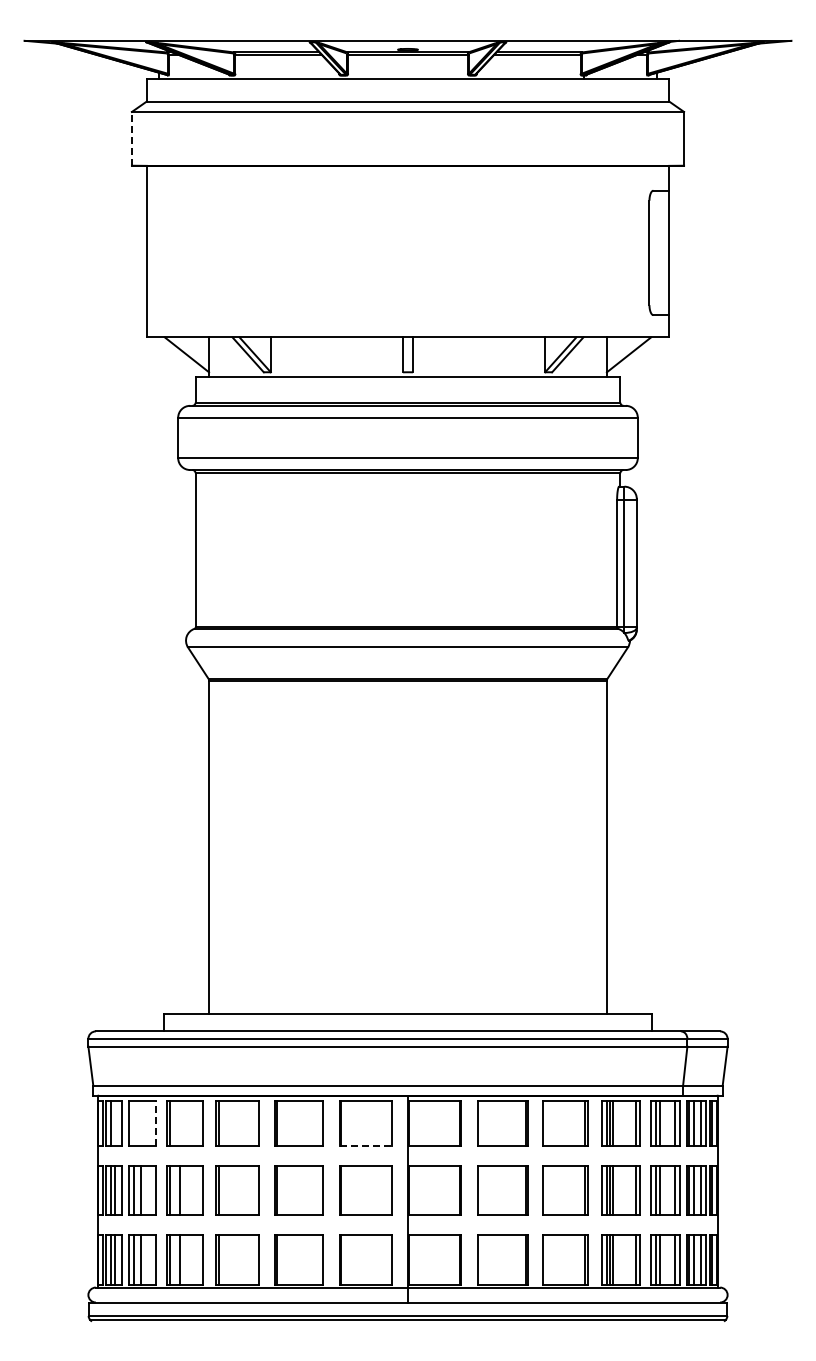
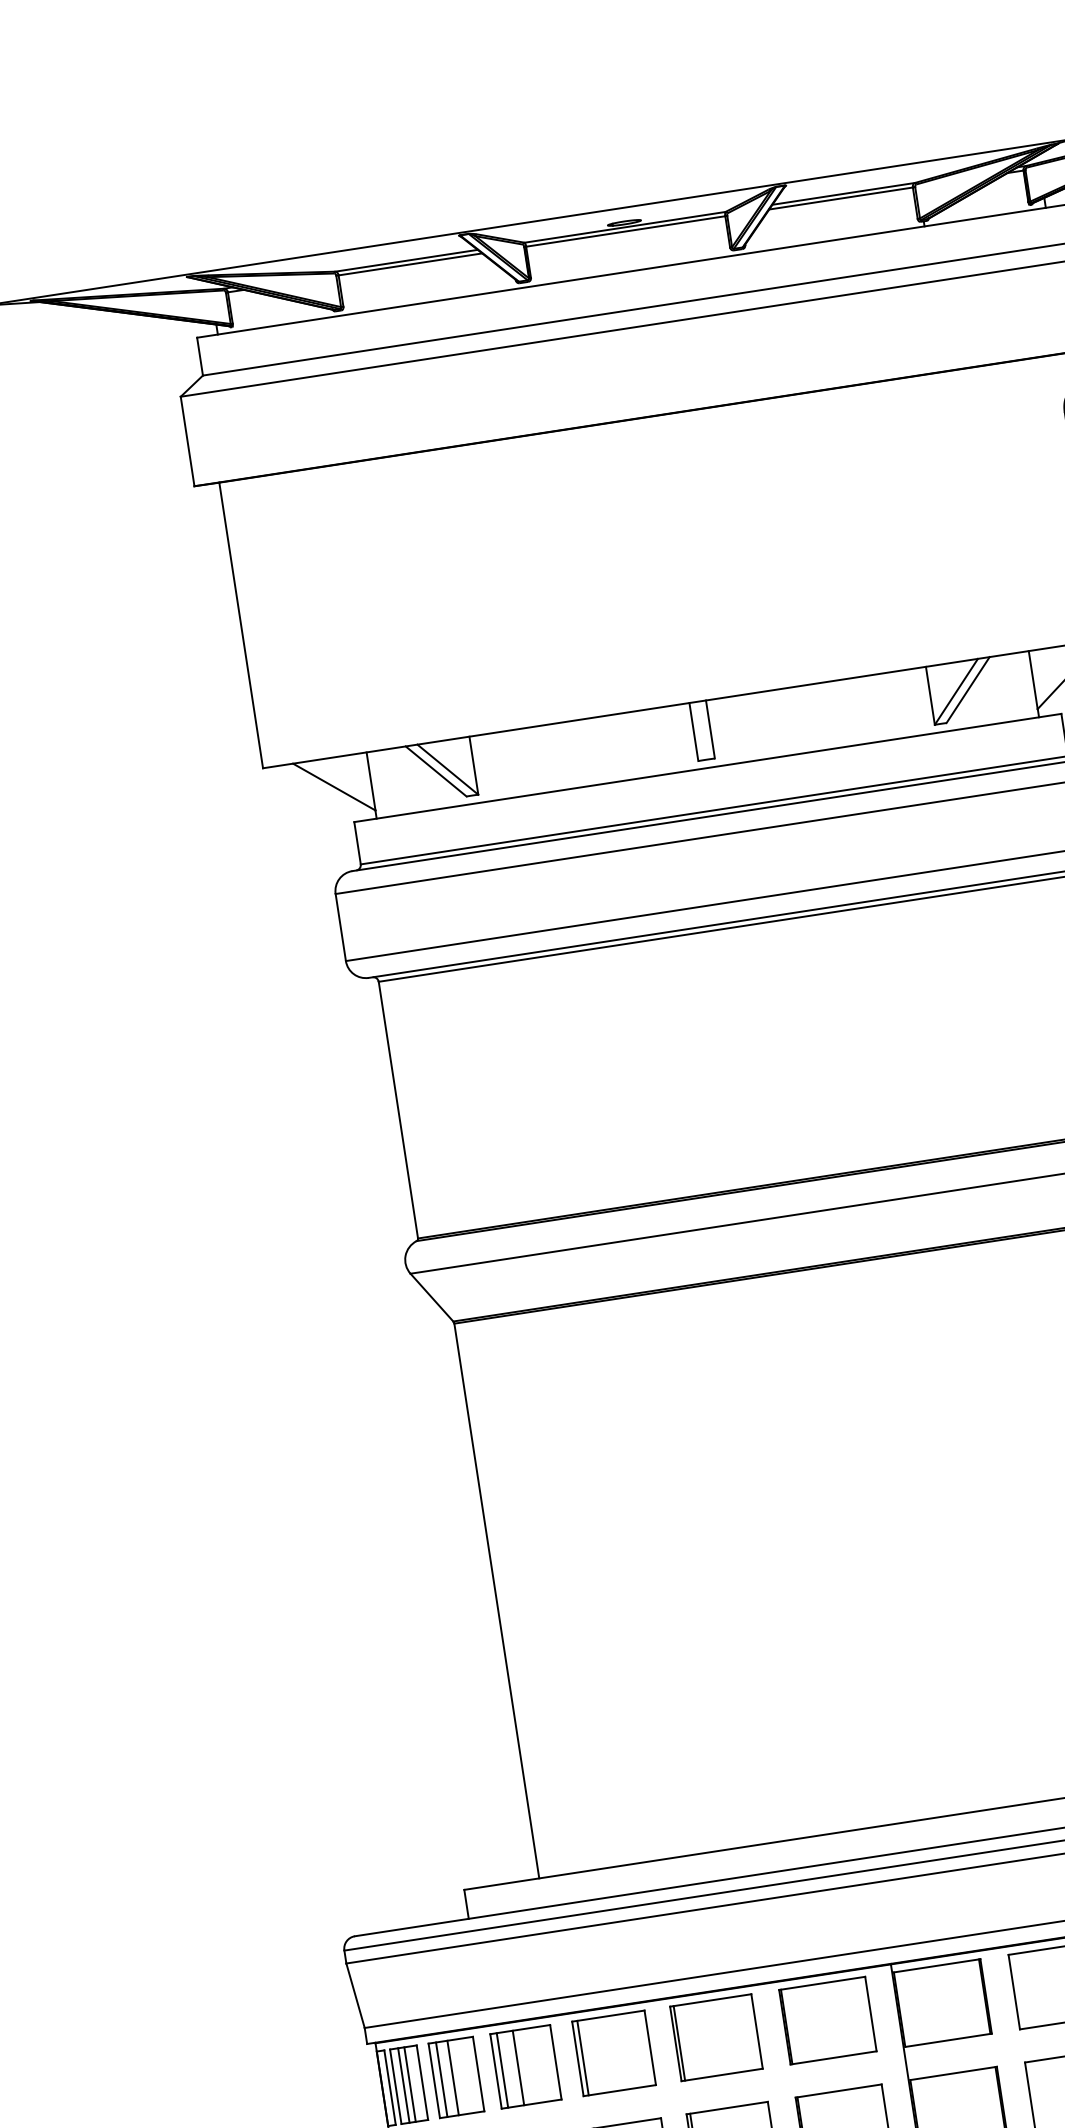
line: (131, 138) -> (186, 441), dashed -> solid
line: (156, 1122) -> (479, 2072), dashed -> solid
line: (114, 1123) -> (409, 2084), added
line: (133, 1123) -> (441, 2079), added
line: (140, 1123) -> (452, 2078), added
line: (180, 1123) -> (519, 2068), added
line: (365, 1145) -> (832, 2057), dashed -> solid

